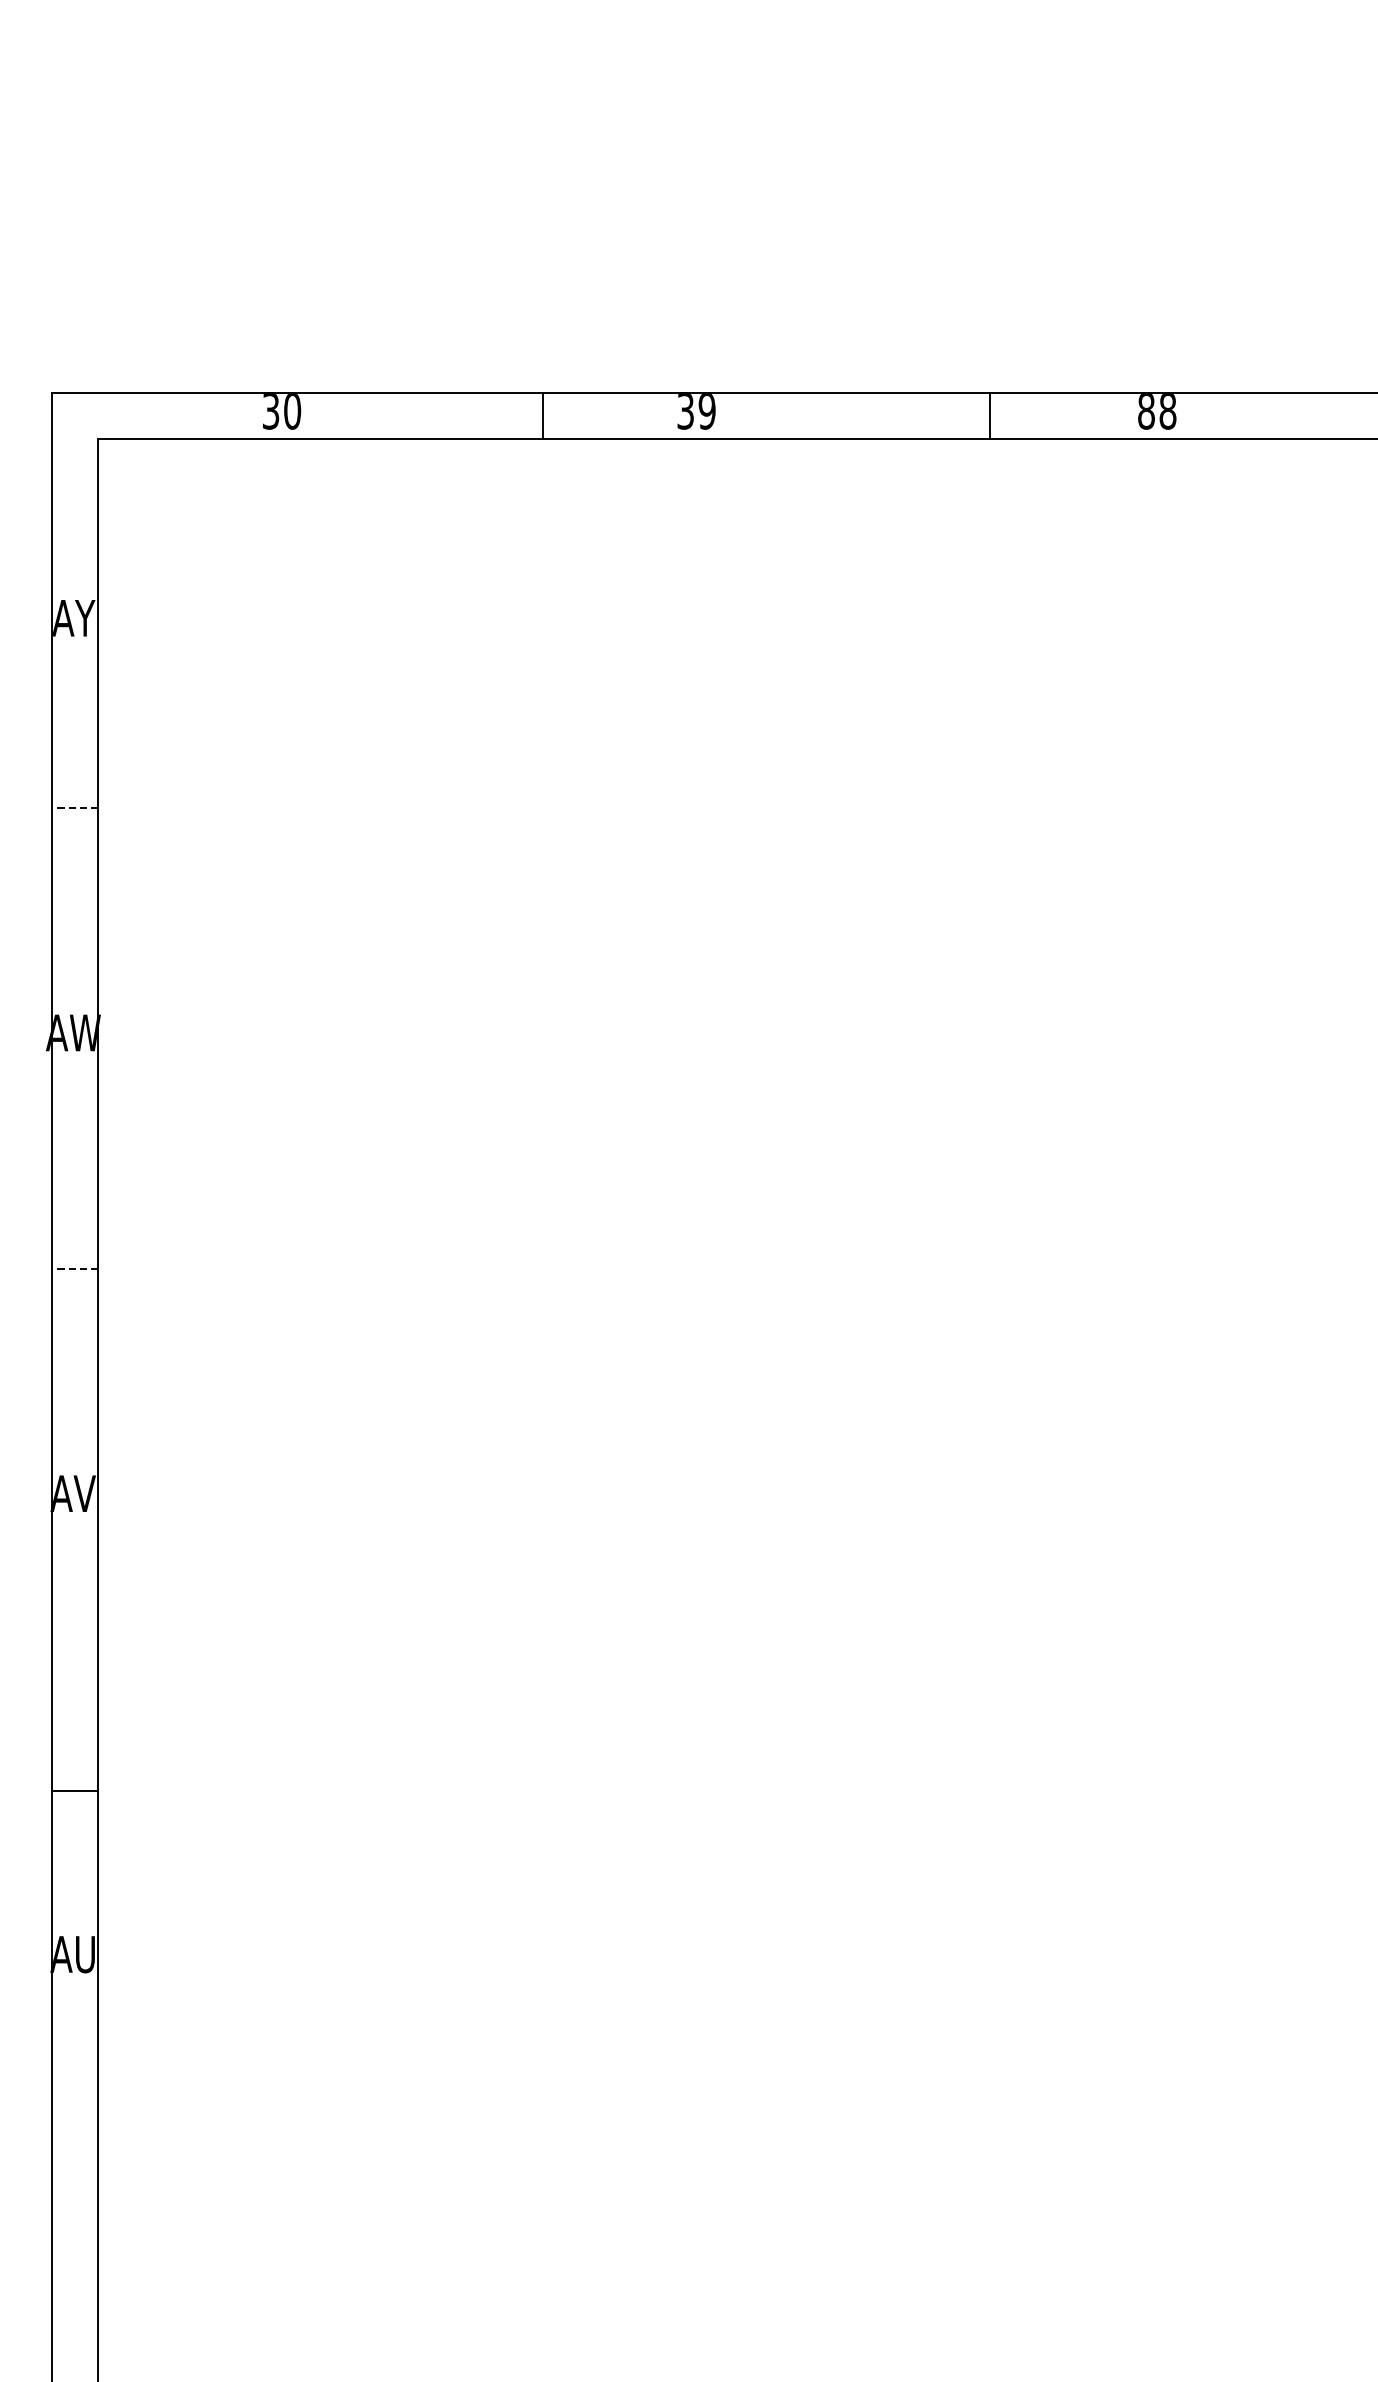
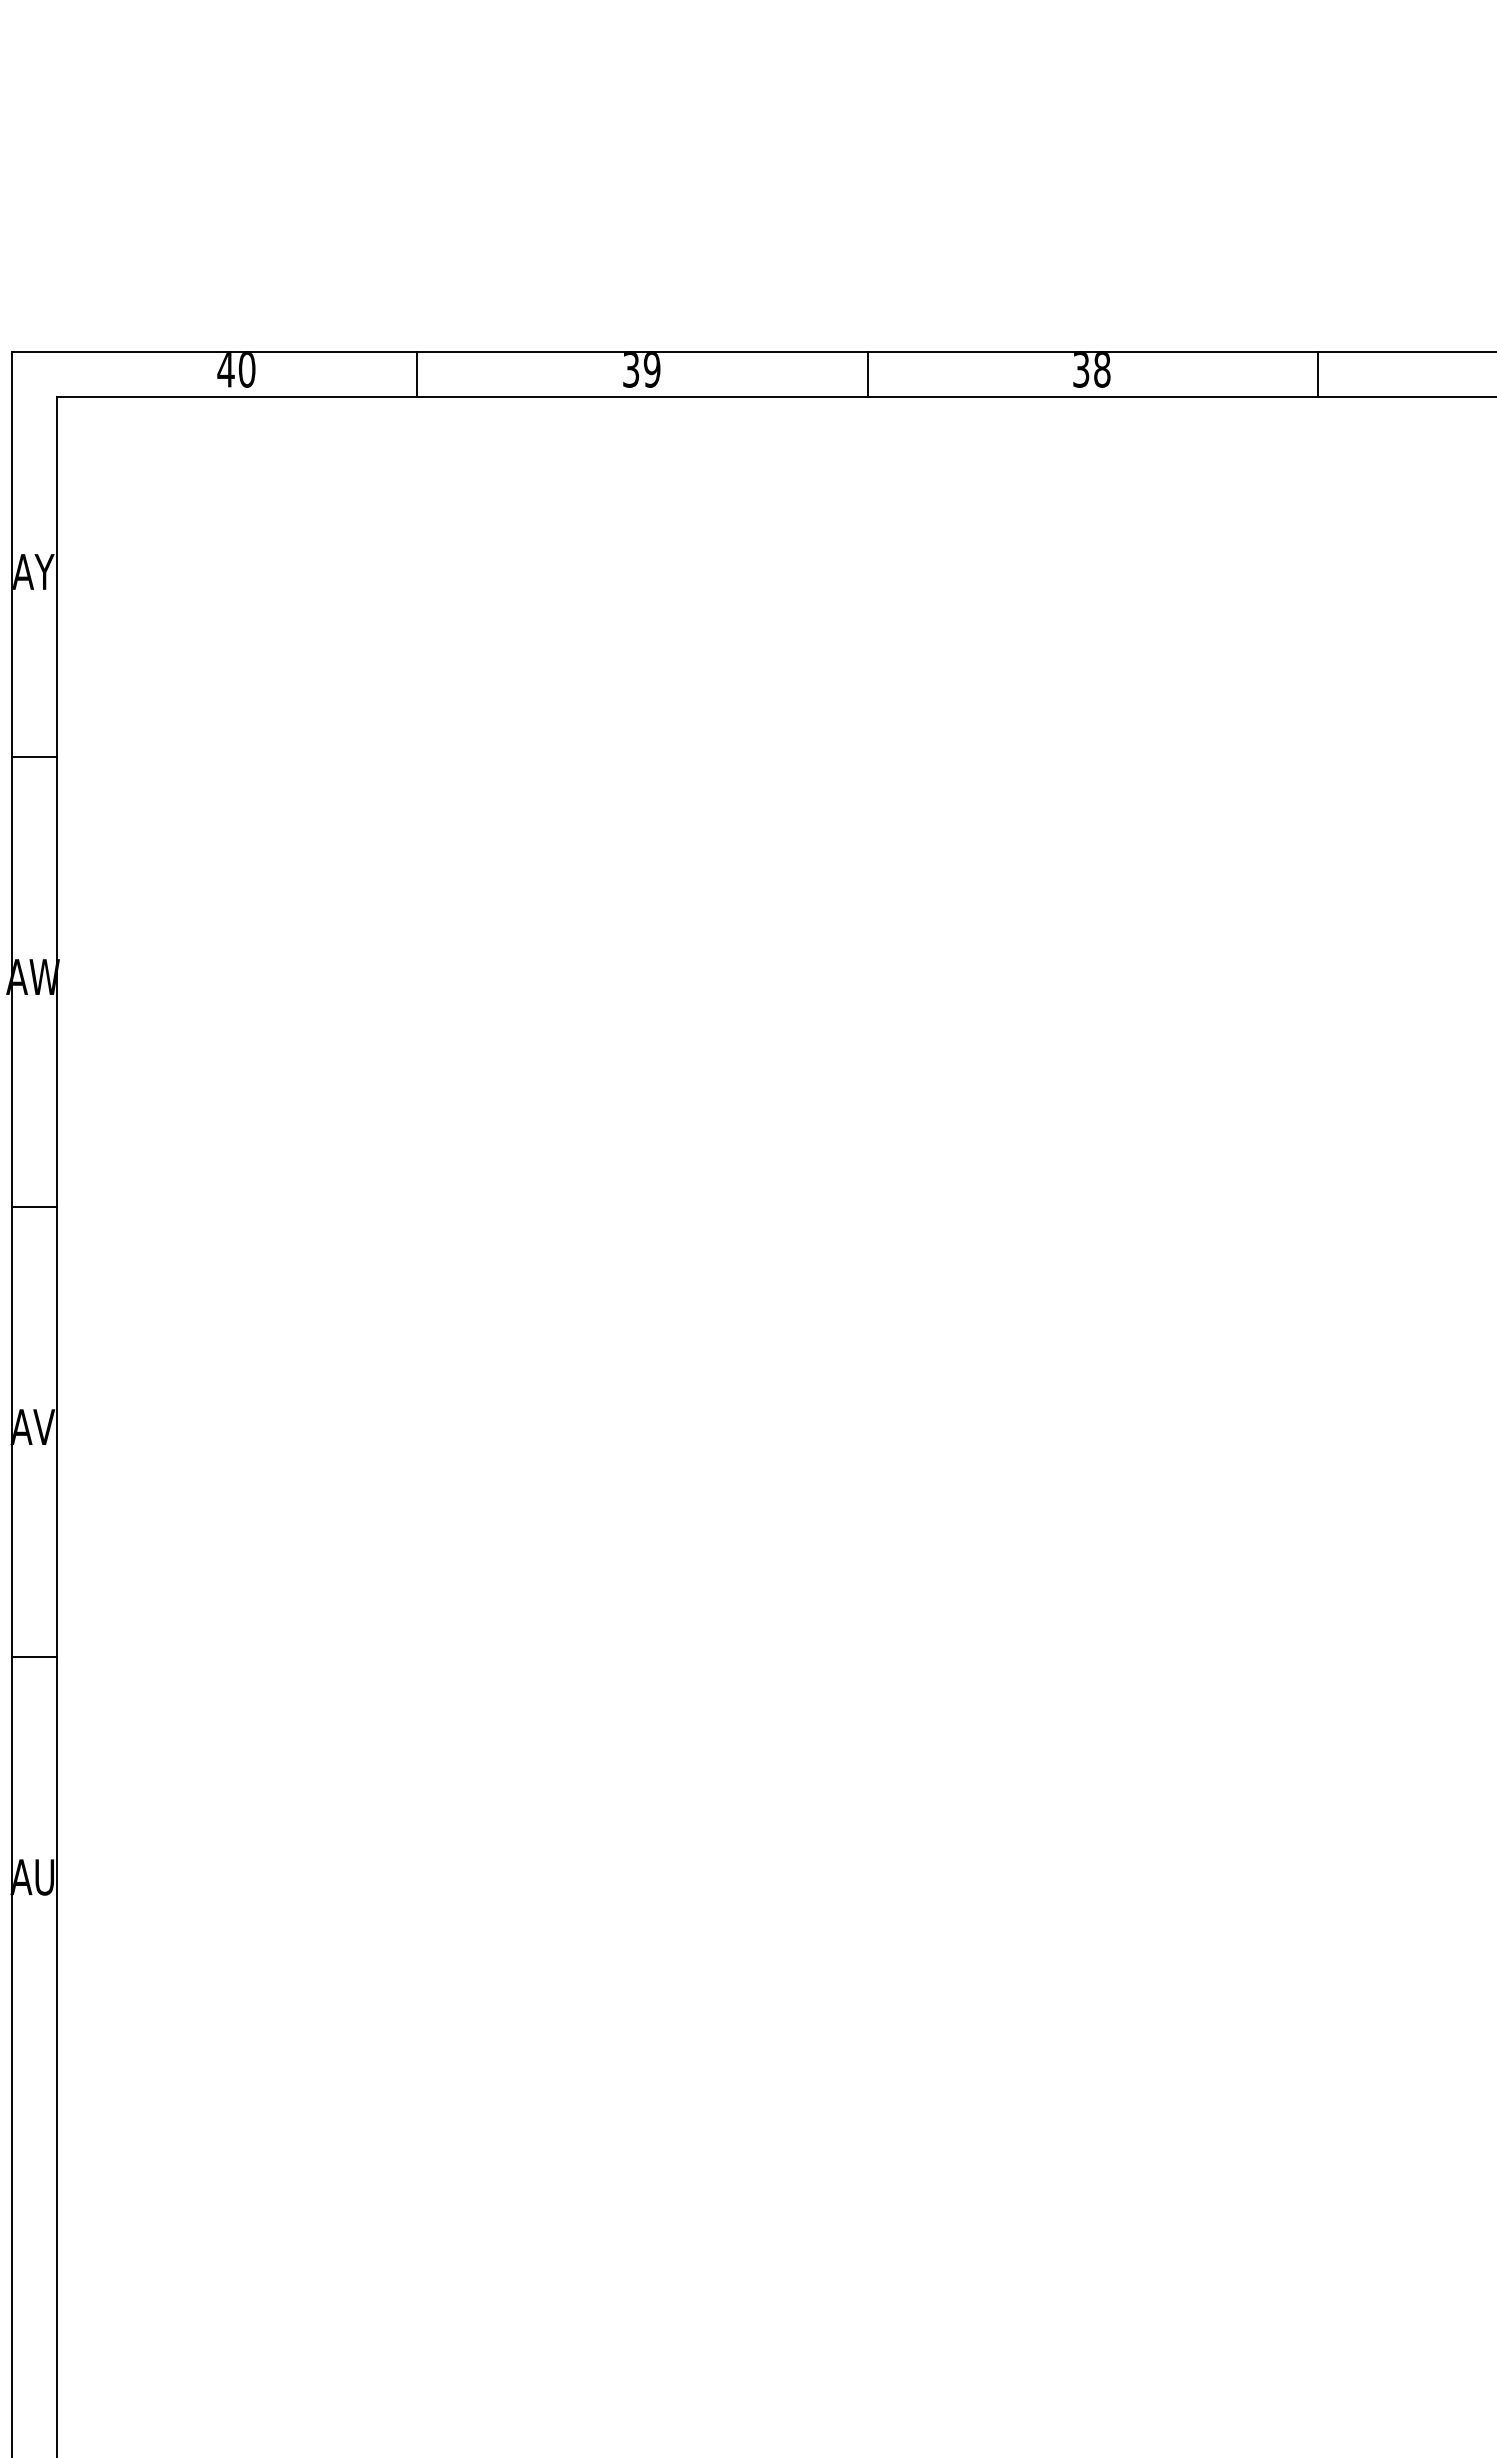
text: (270, 412) -> (225, 370), 30 -> 40
text: (1146, 412) -> (1081, 370), 88 -> 38
line: (542, 416) -> (417, 374), moved
line: (990, 416) -> (867, 374), moved
line: (74, 808) -> (34, 757), dashed -> solid
line: (74, 1268) -> (34, 1207), dashed -> solid
line: (74, 1790) -> (34, 1657), moved

